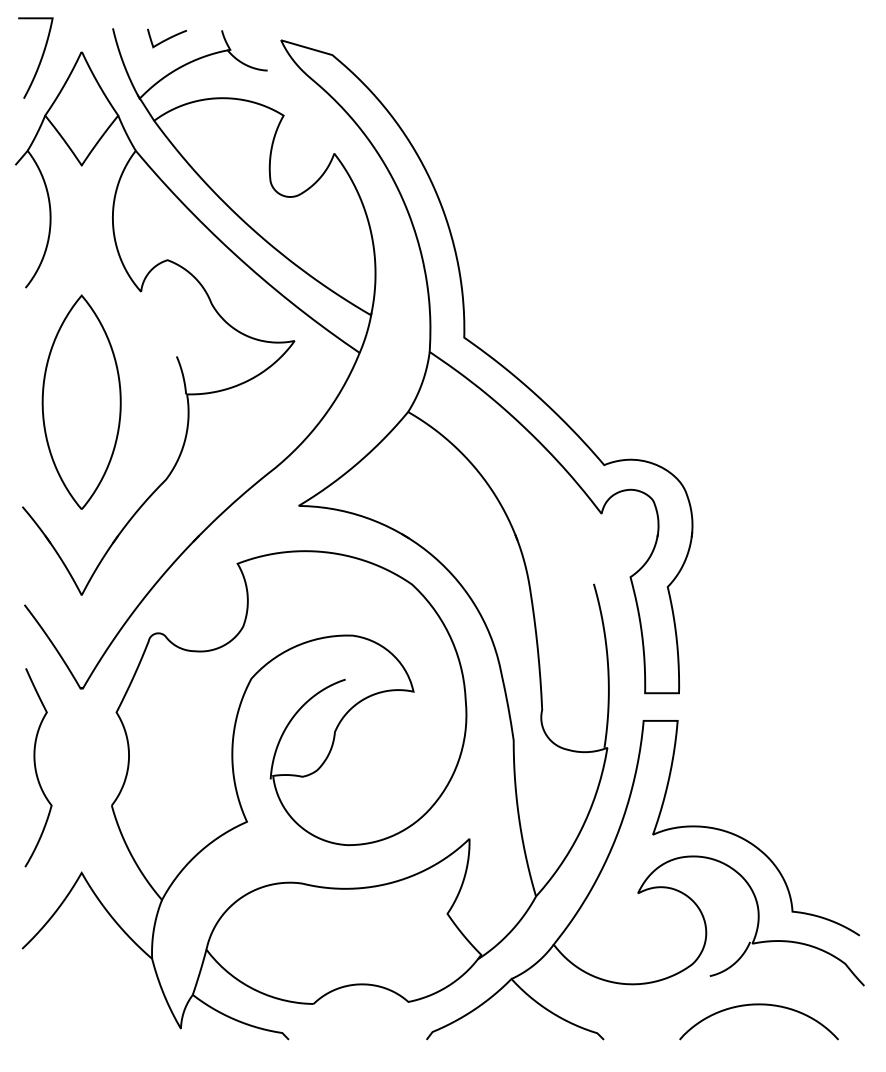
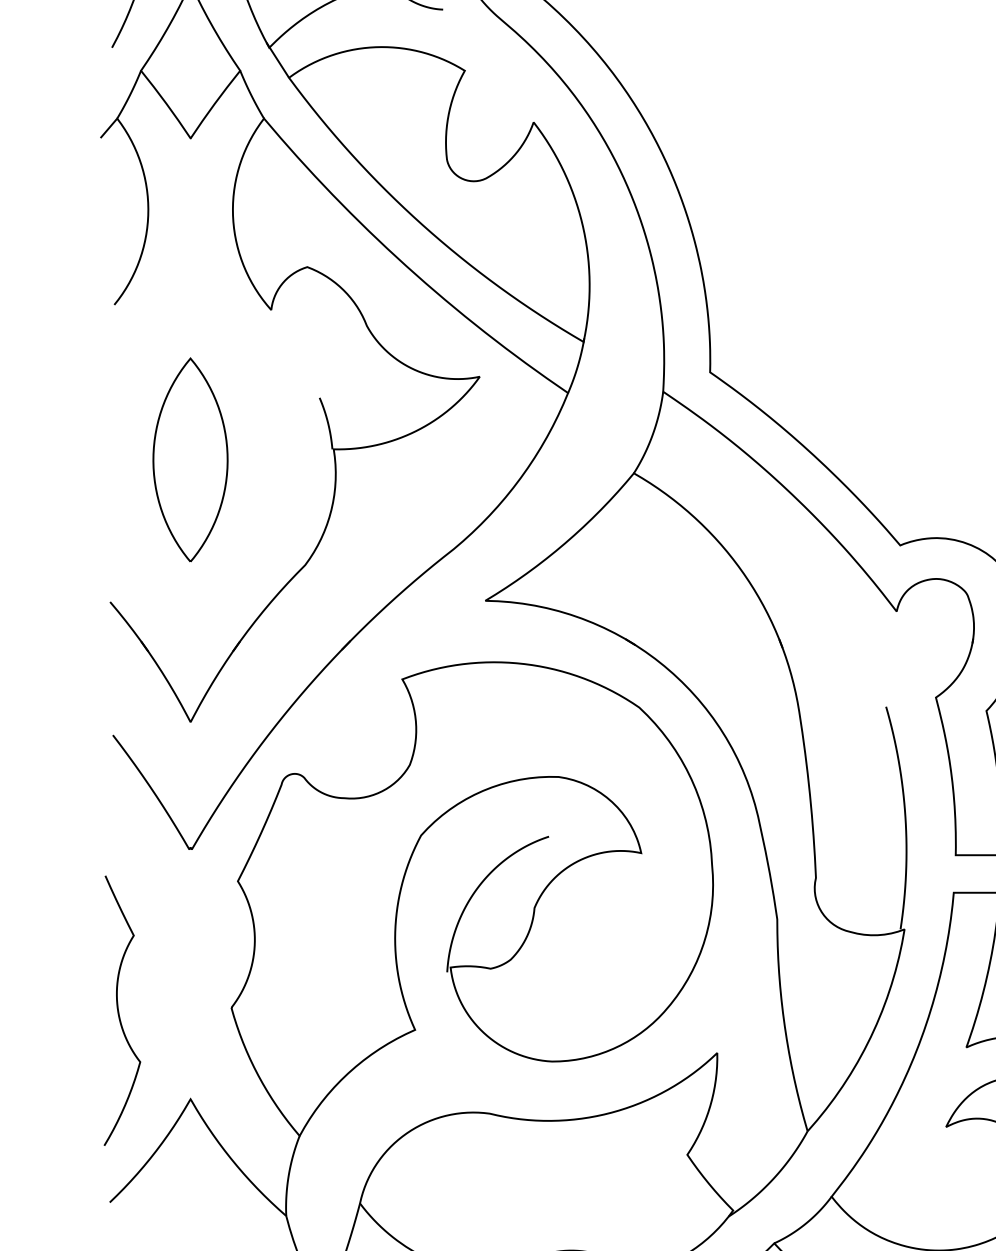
part: (81, 401) -> (190, 459), size x0.7
curve: (36, 767) -> (119, 1010), moved

